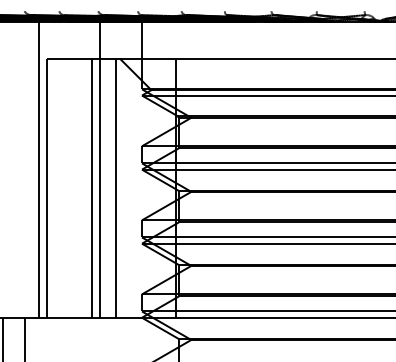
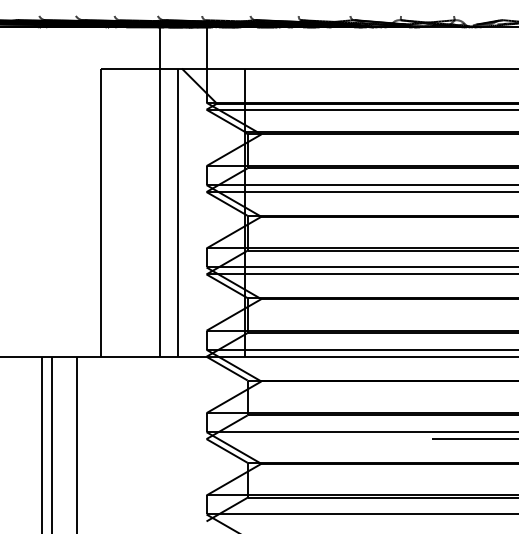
line: (39, 169) -> (92, 191), removed
line: (91, 188) -> (150, 212), removed

